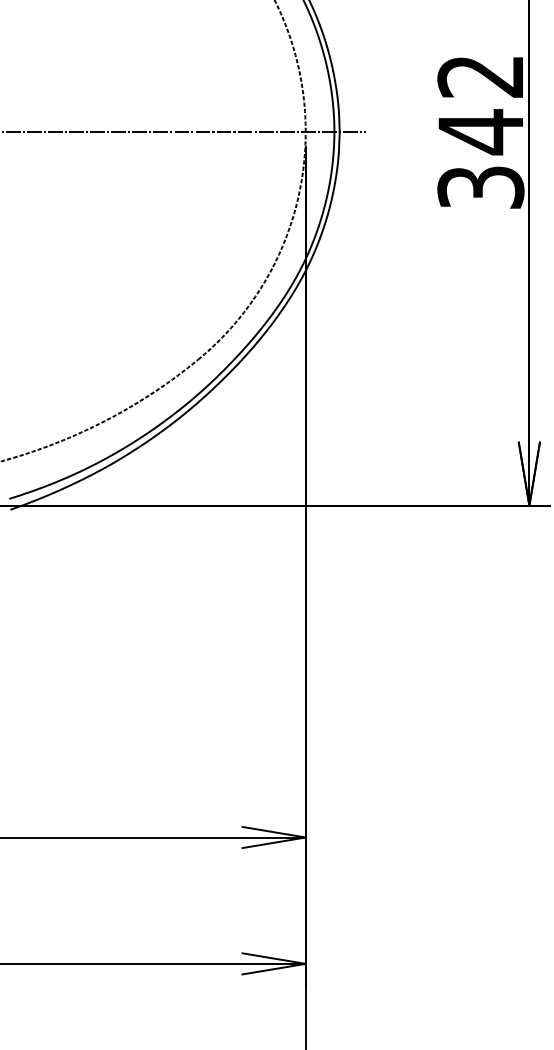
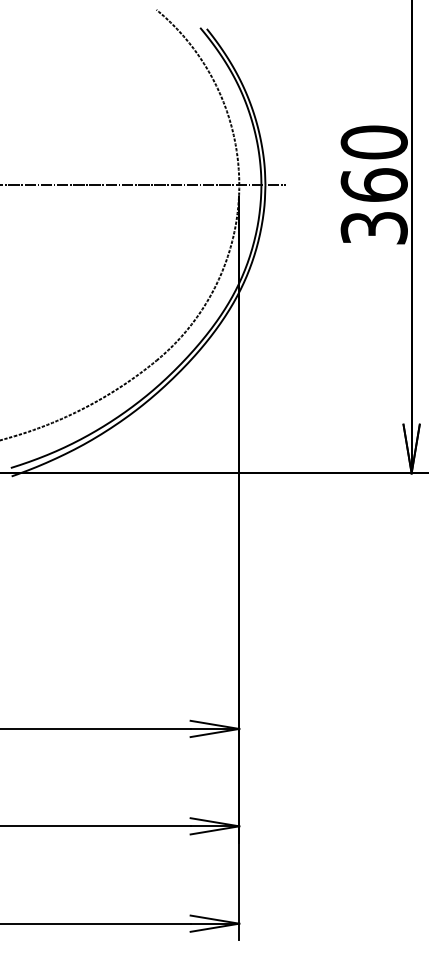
text: (479, 105) -> (373, 164), 342 -> 360

